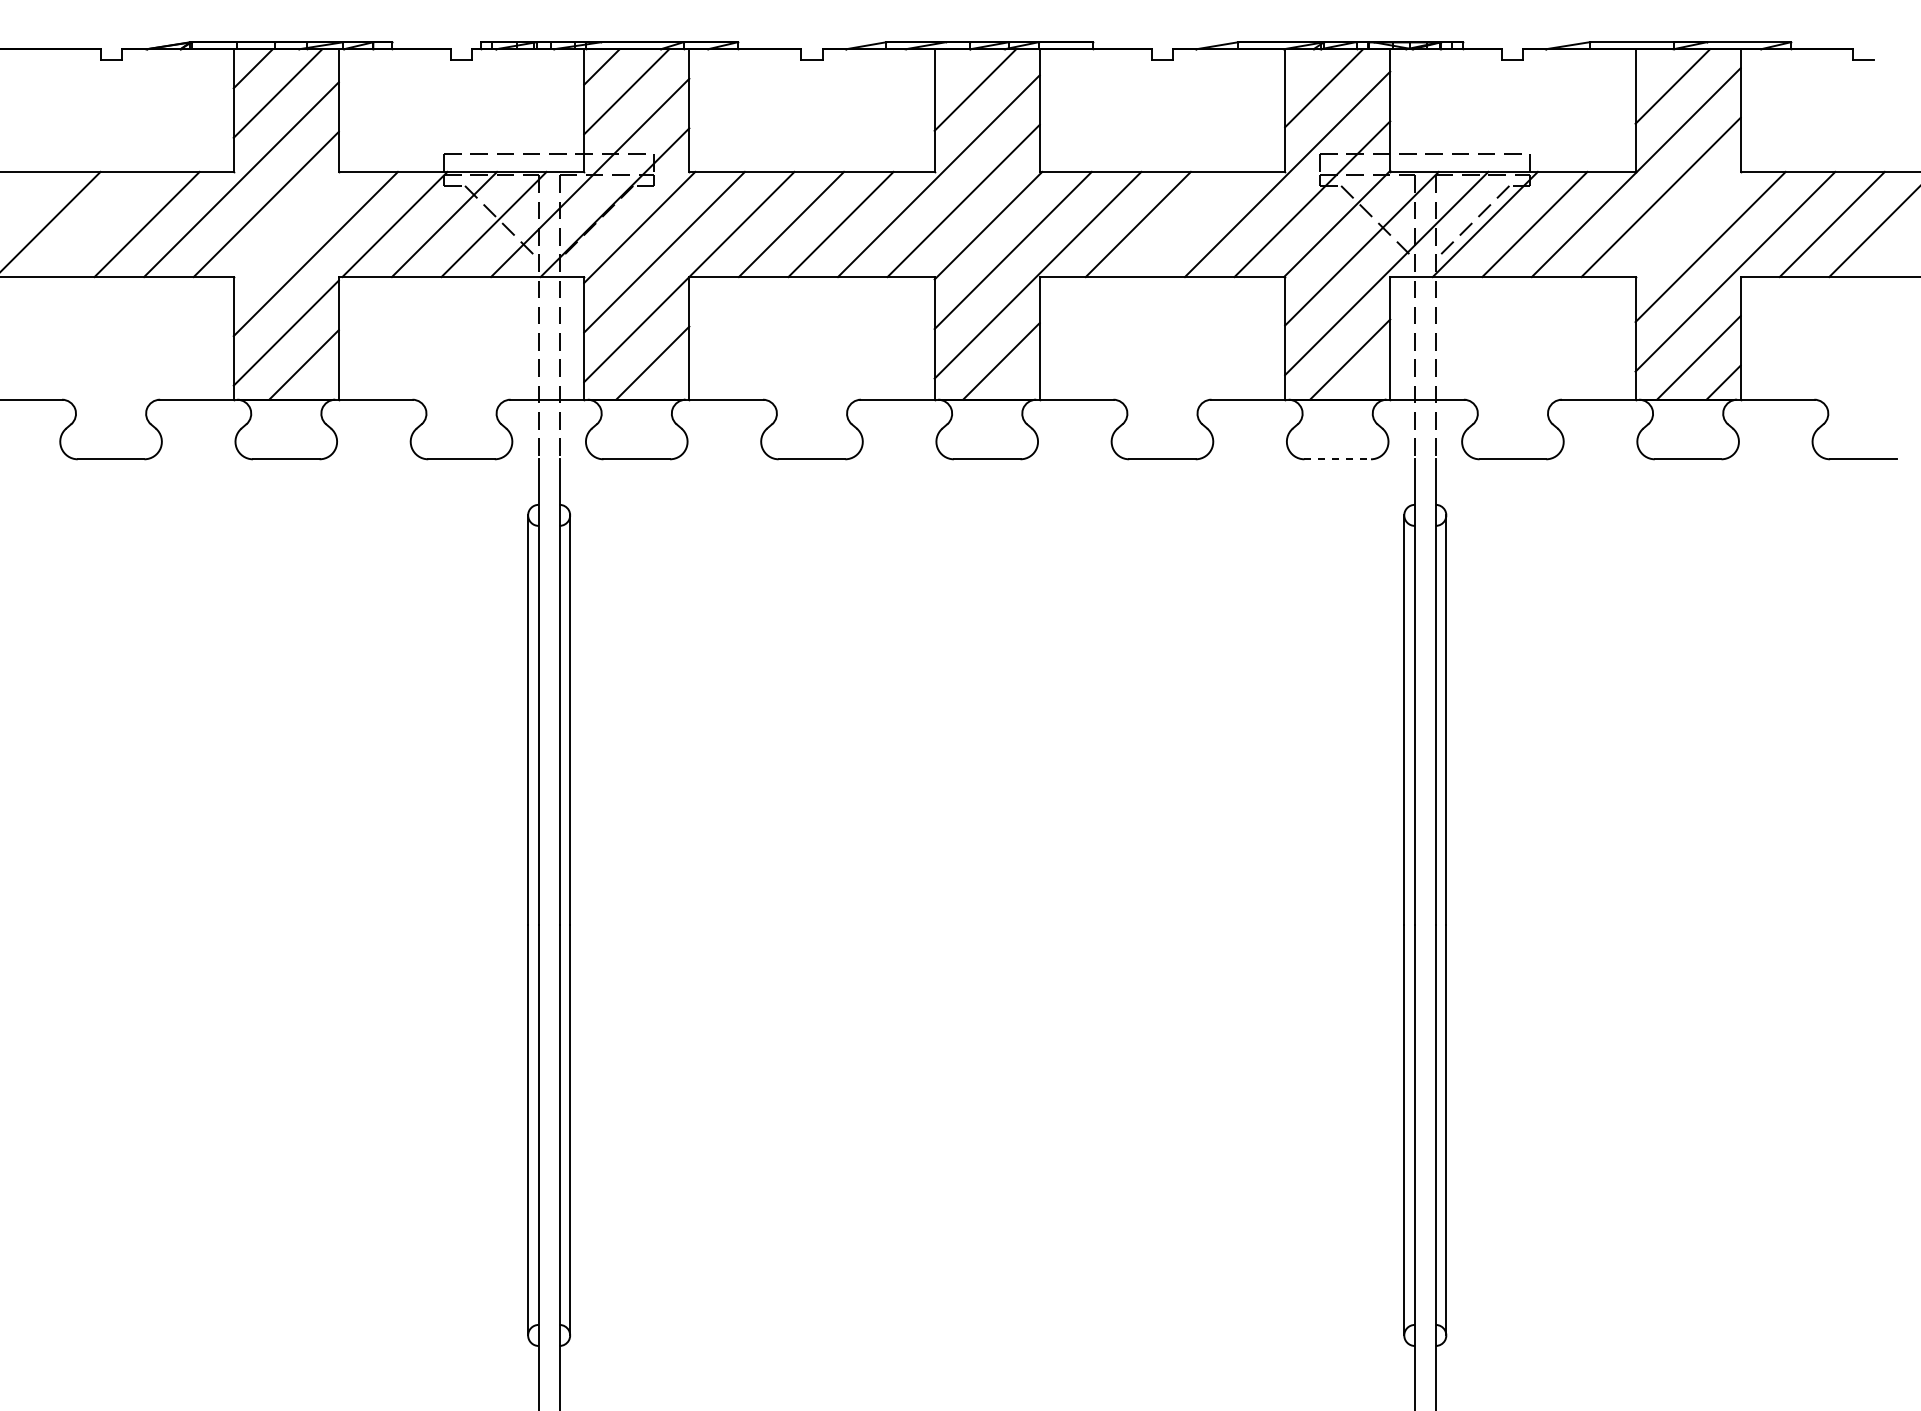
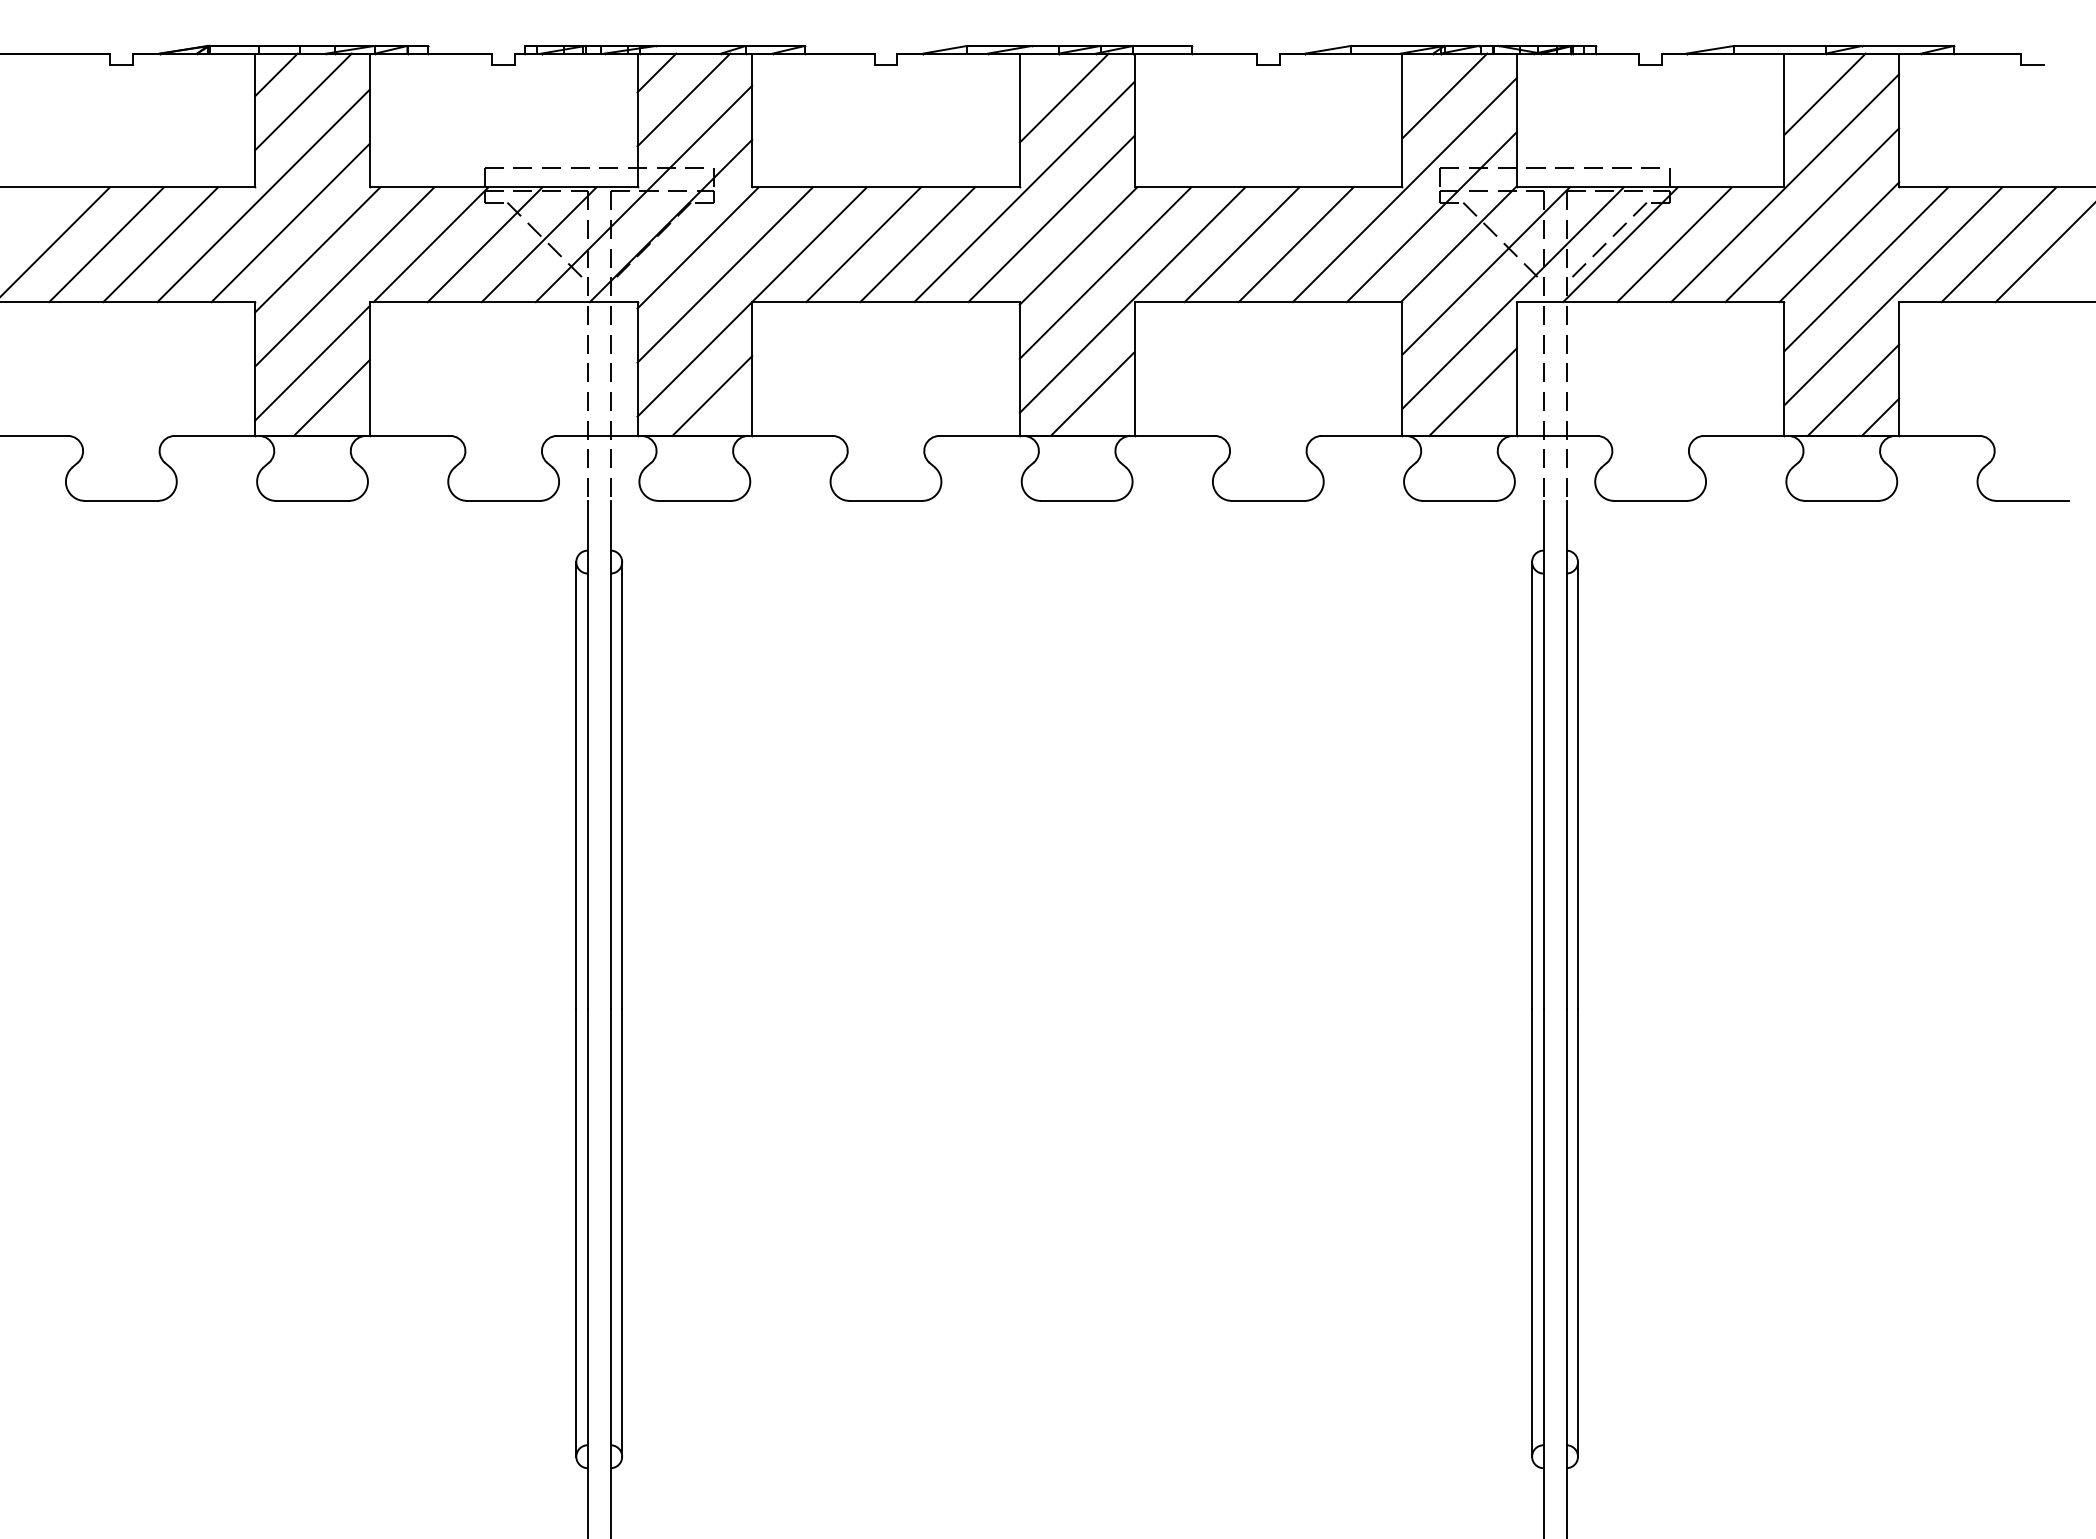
line: (1685, 222) -> (1838, 242), added
line: (97, 224) -> (106, 244), added
line: (1187, 224) -> (1295, 244), added
line: (290, 228) -> (317, 249), added
line: (1338, 459) -> (1460, 501), dashed -> solid

